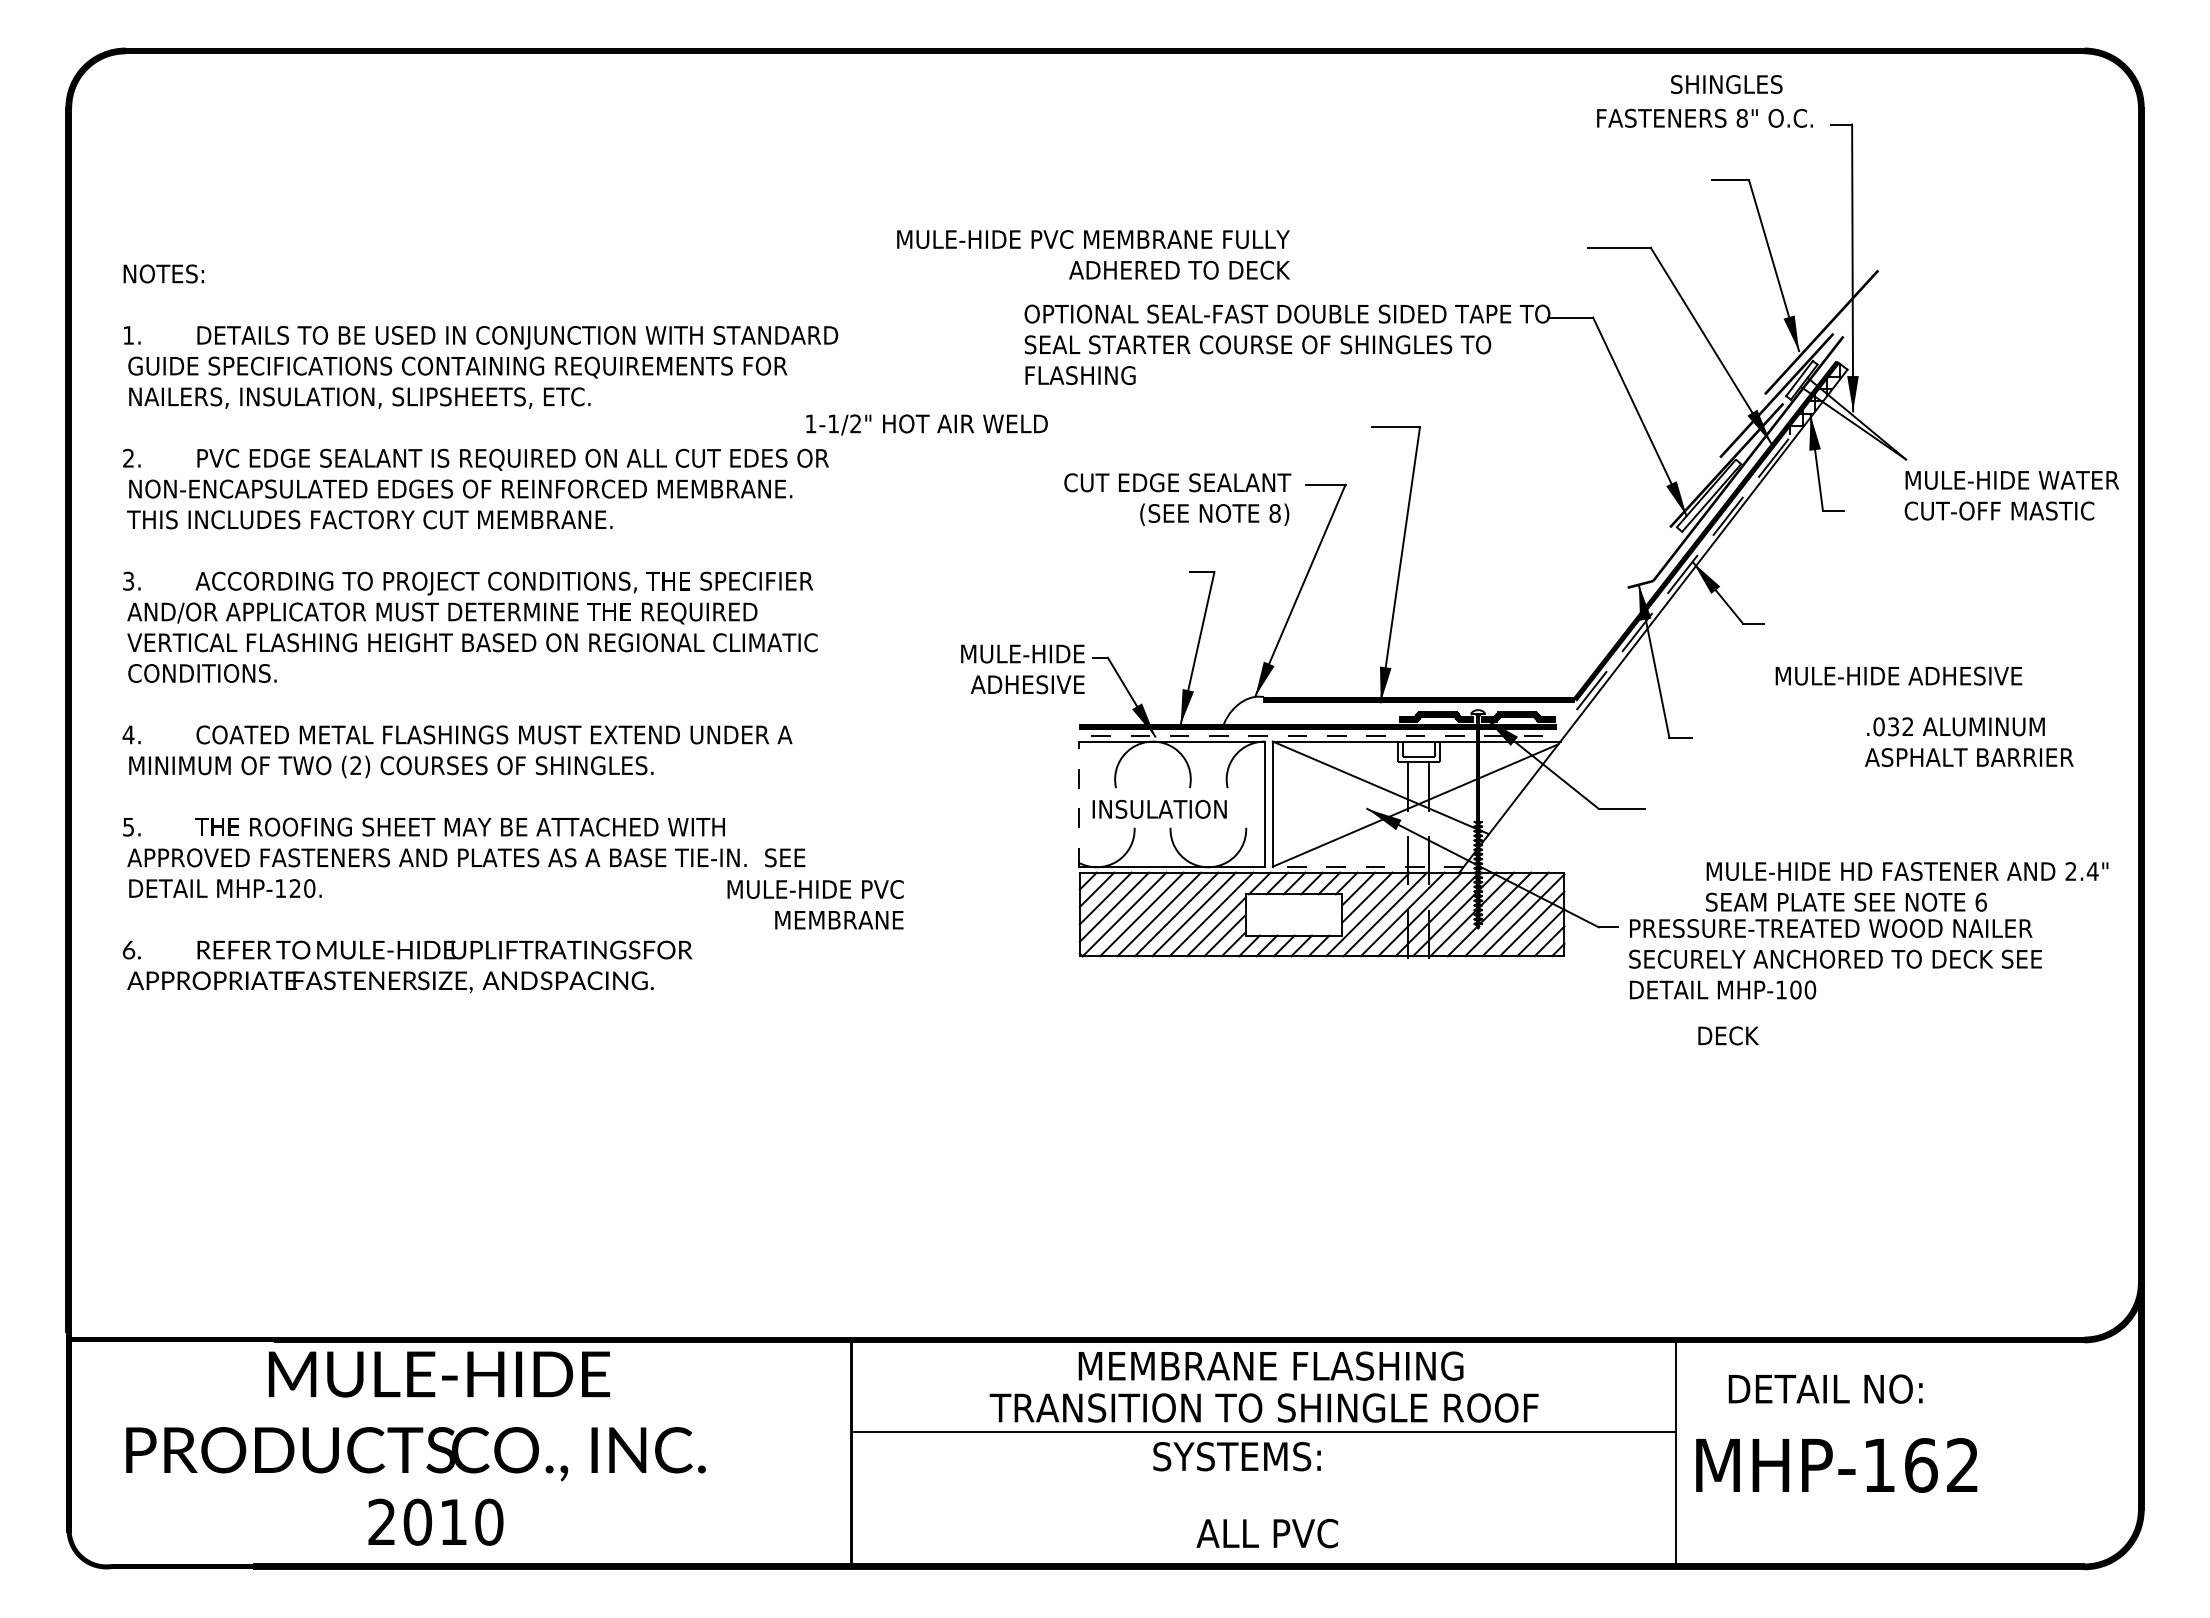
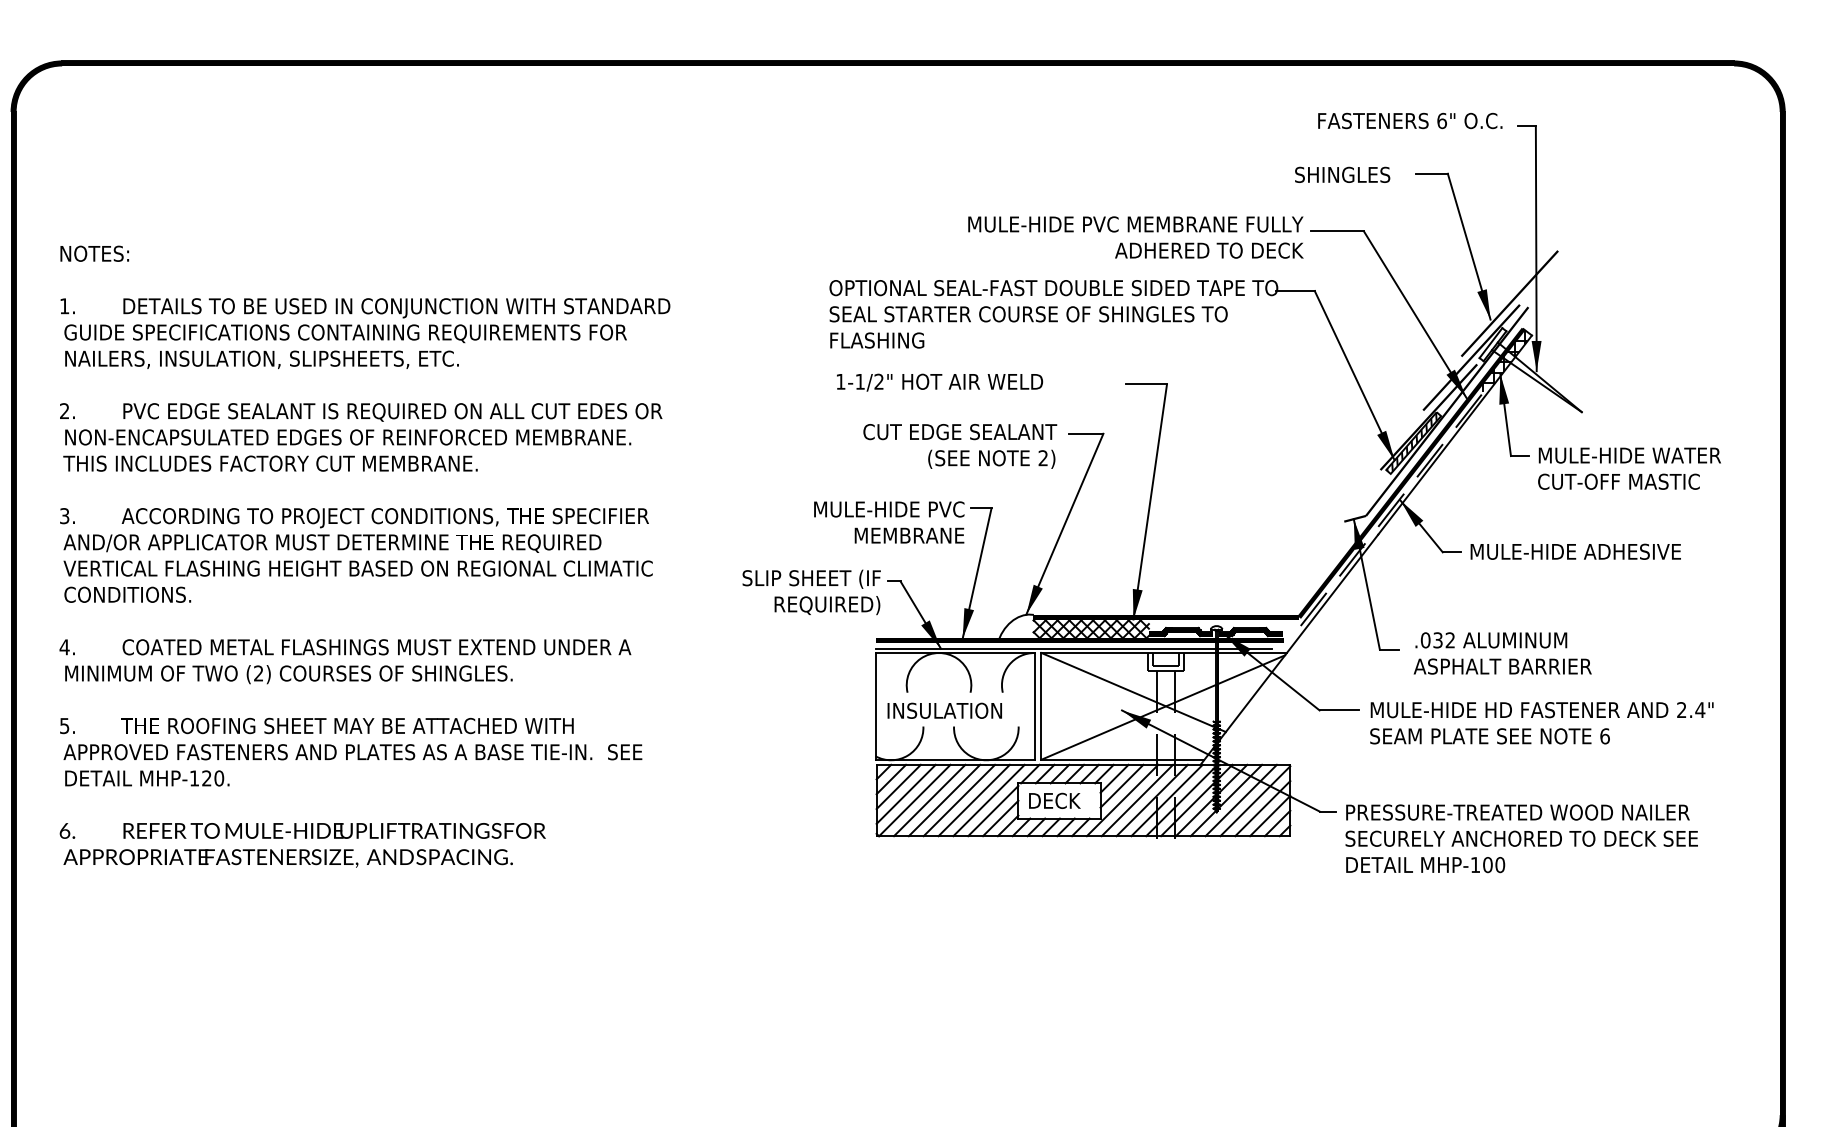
text: (1726, 84) -> (1342, 174), moved
text: (1742, 117) -> (1442, 120), 8" -> 6"
text: (1093, 254) -> (1135, 237), moved
text: (926, 424) -> (939, 382), moved
hatch: (1706, 494) -> (1411, 442), added
text: (2011, 495) -> (1629, 468), moved
text: (1274, 513) -> (1042, 458), 8) -> 2)
text: (1003, 670) -> (811, 592), MULE-HIDE ADHESIVE -> SLIP SHEET (IF REQUIRED)
text: (1898, 675) -> (1575, 551), moved
hatch: (1331, 713) -> (1091, 628), added
line: (1311, 736) -> (1074, 648), dashed -> solid
text: (1969, 741) -> (1502, 652), moved
line: (1078, 804) -> (875, 706), dashed -> solid
line: (1368, 866) -> (1123, 759), dashed -> solid
text: (1907, 886) -> (1542, 722), moved
text: (815, 904) -> (889, 522), moved
text: (1728, 1035) -> (1054, 800), moved

